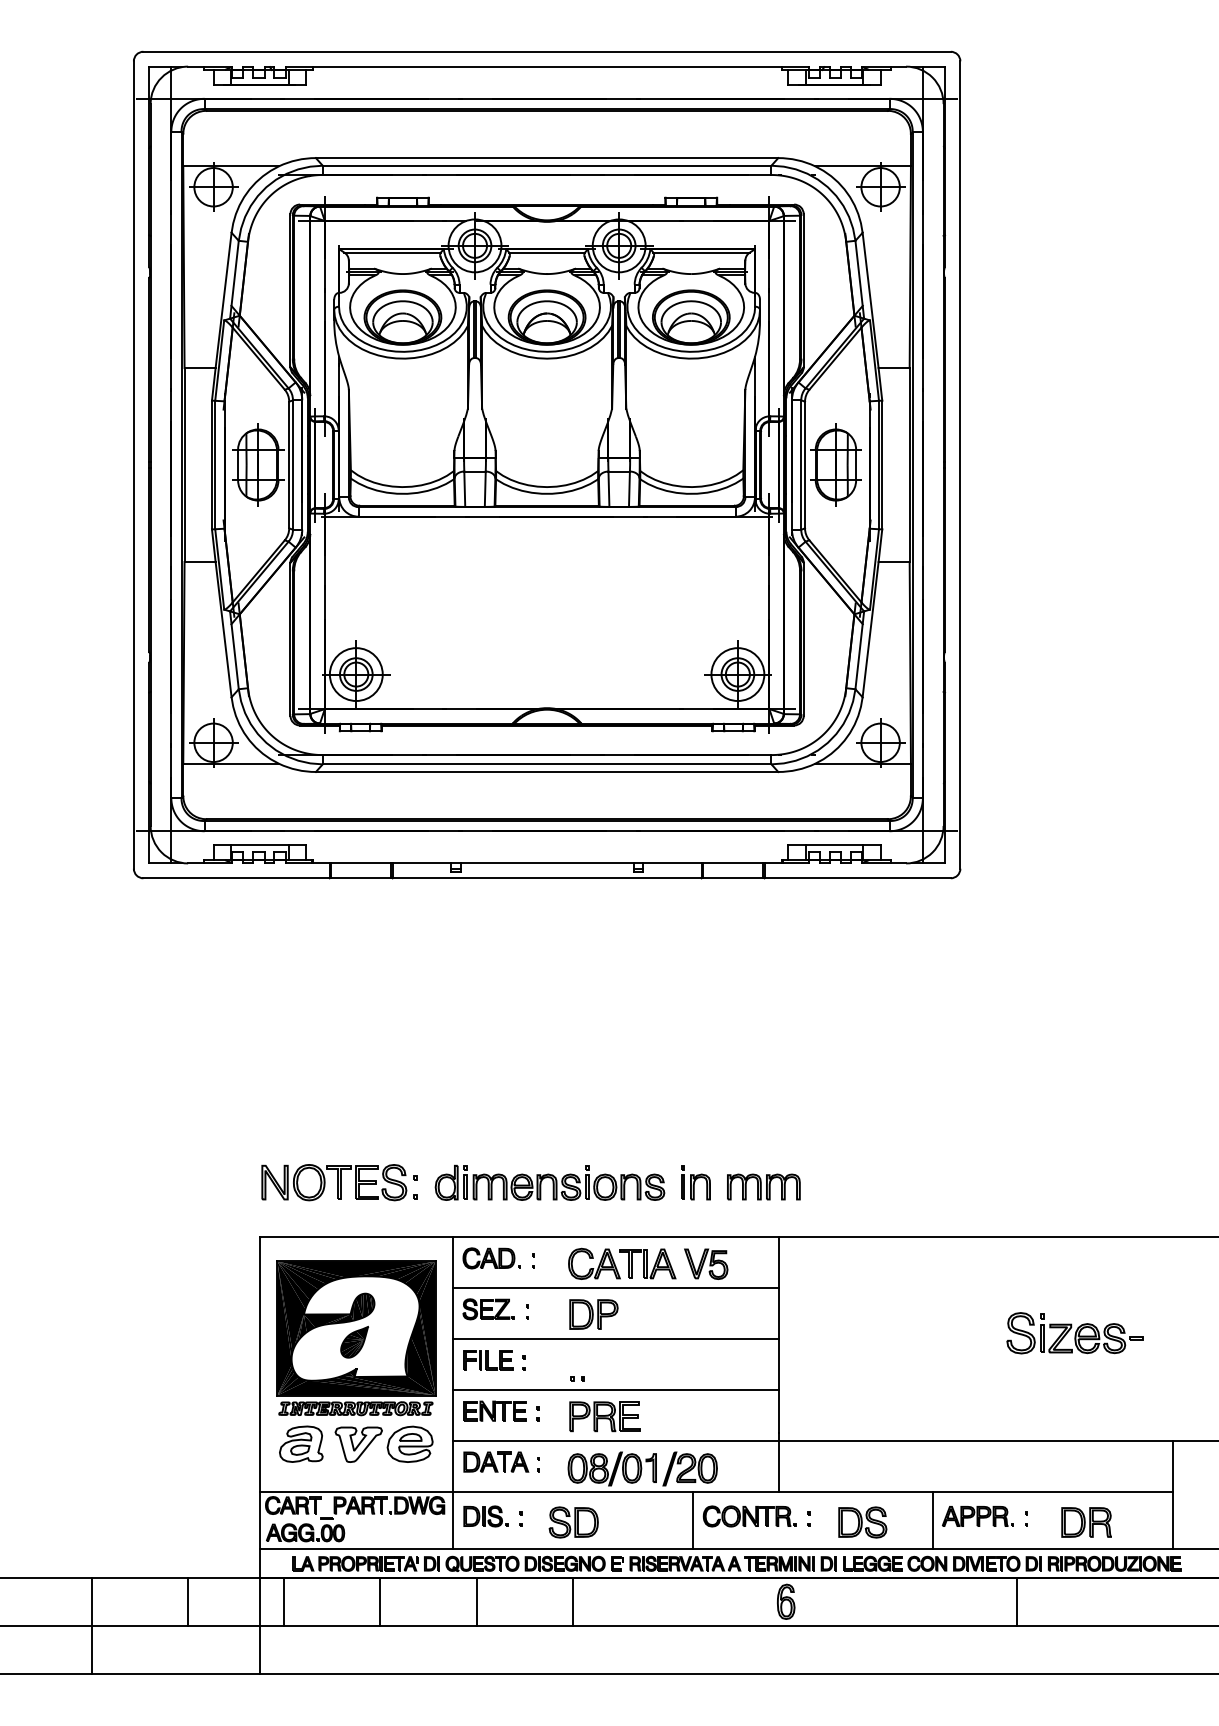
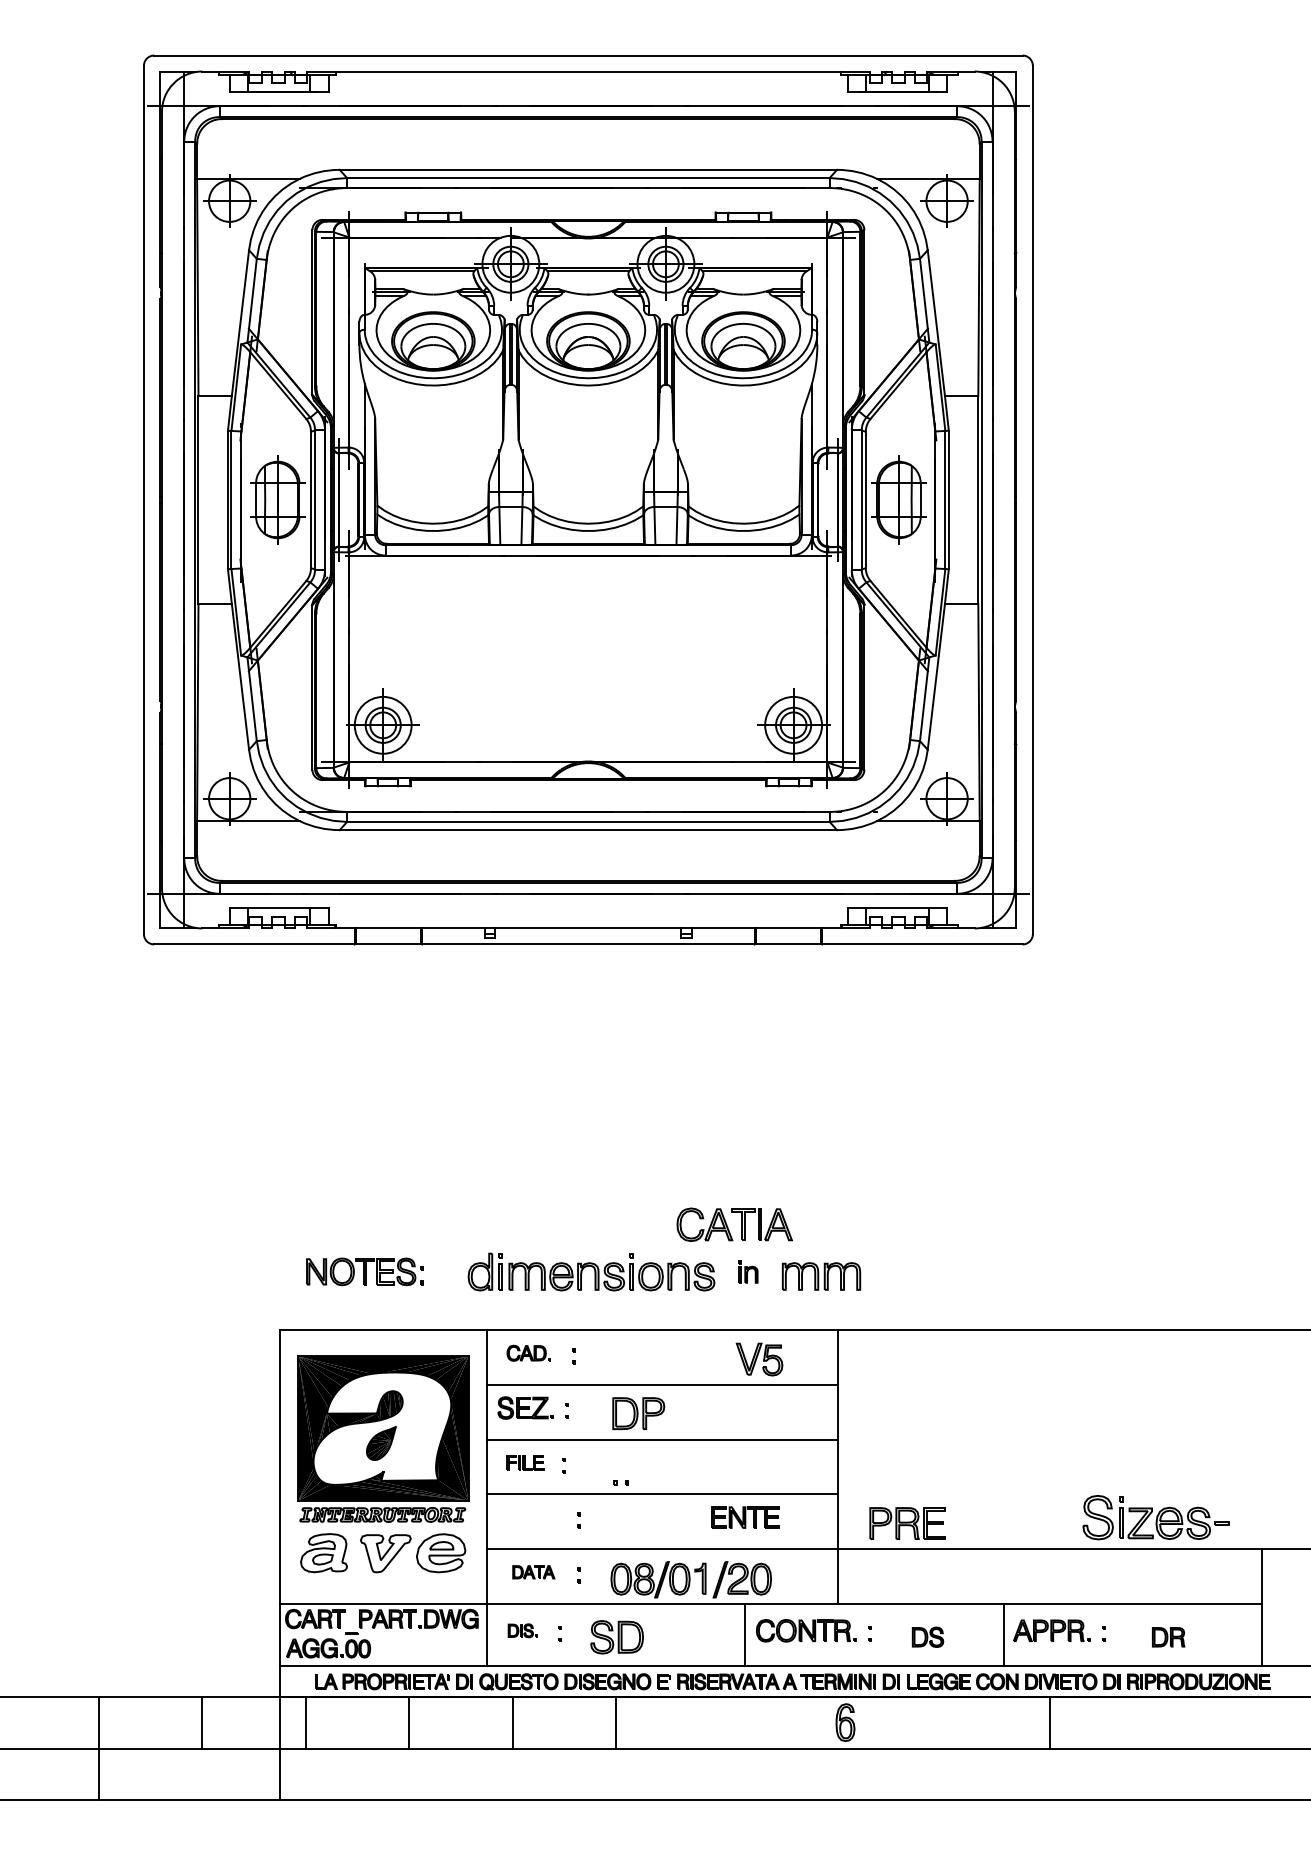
part: (339, 1182) -> (365, 1271), size x0.7
part: (695, 1182) -> (747, 1271), size x0.6
part: (491, 1258) -> (528, 1353), size x0.7
part: (622, 1263) -> (735, 1224), moved
part: (1074, 1333) -> (1155, 1517), moved
part: (488, 1360) -> (525, 1463), size x0.7
part: (494, 1410) -> (744, 1516), moved
part: (604, 1416) -> (907, 1523), moved
part: (496, 1461) -> (533, 1571), size x0.6
part: (485, 1516) -> (522, 1630), size x0.6
part: (862, 1522) -> (927, 1637), size x0.6
part: (1086, 1522) -> (1168, 1637), size x0.6
line: (1017, 1602) -> (1050, 1723), moved

